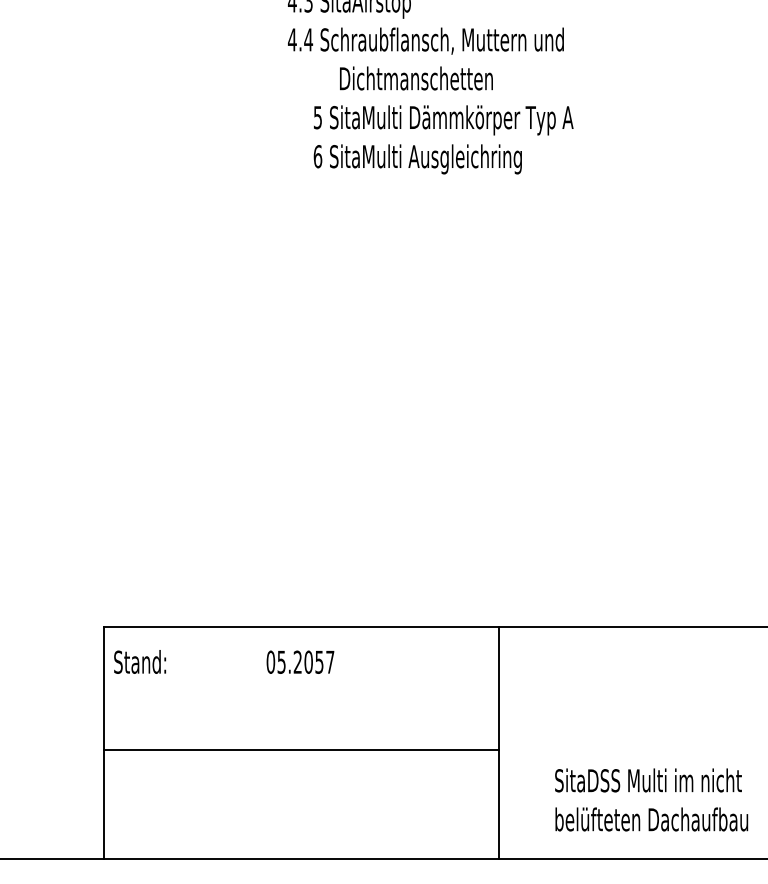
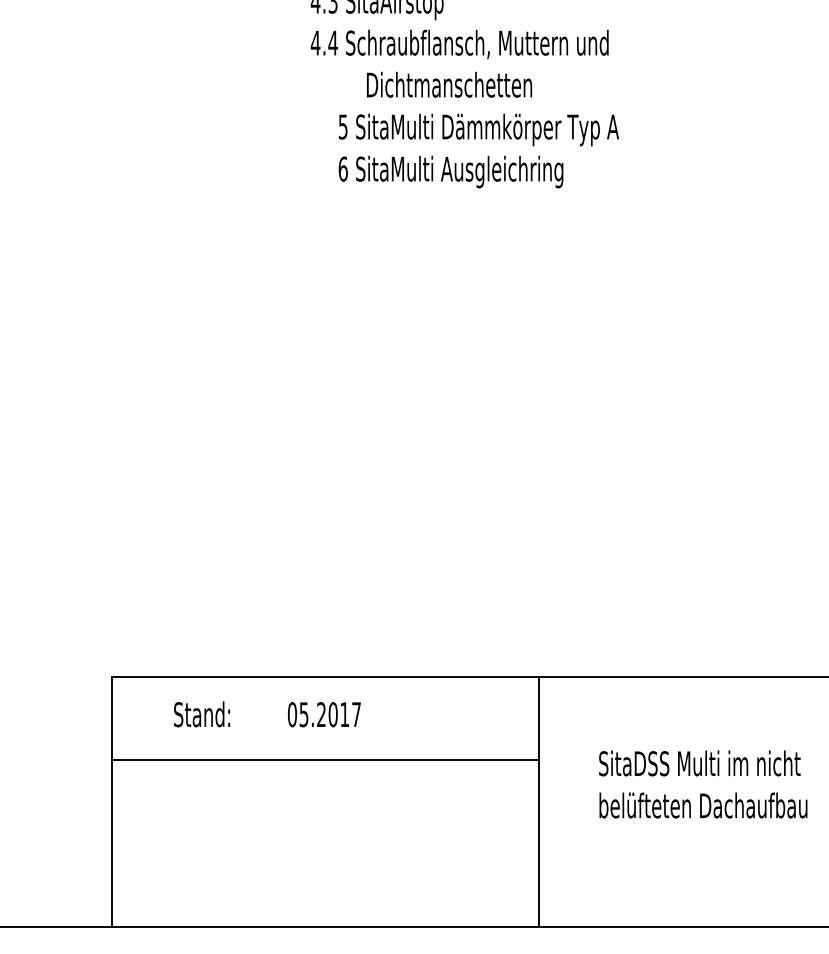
text: (140, 661) -> (202, 713), moved
text: (319, 661) -> (344, 713), 05.2057 -> 05.2017
line: (301, 749) -> (325, 760), moved
text: (651, 799) -> (703, 783), moved

